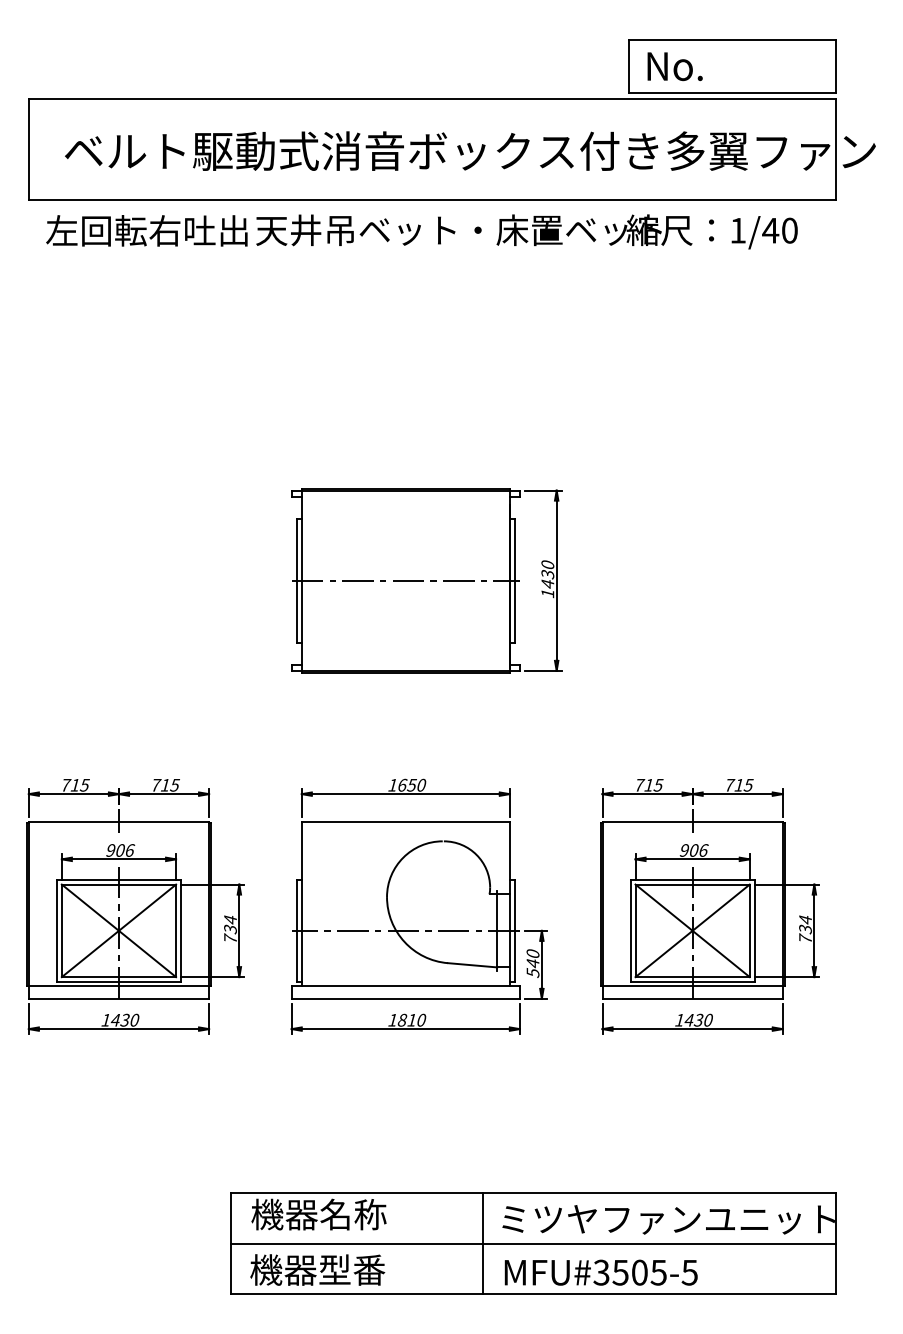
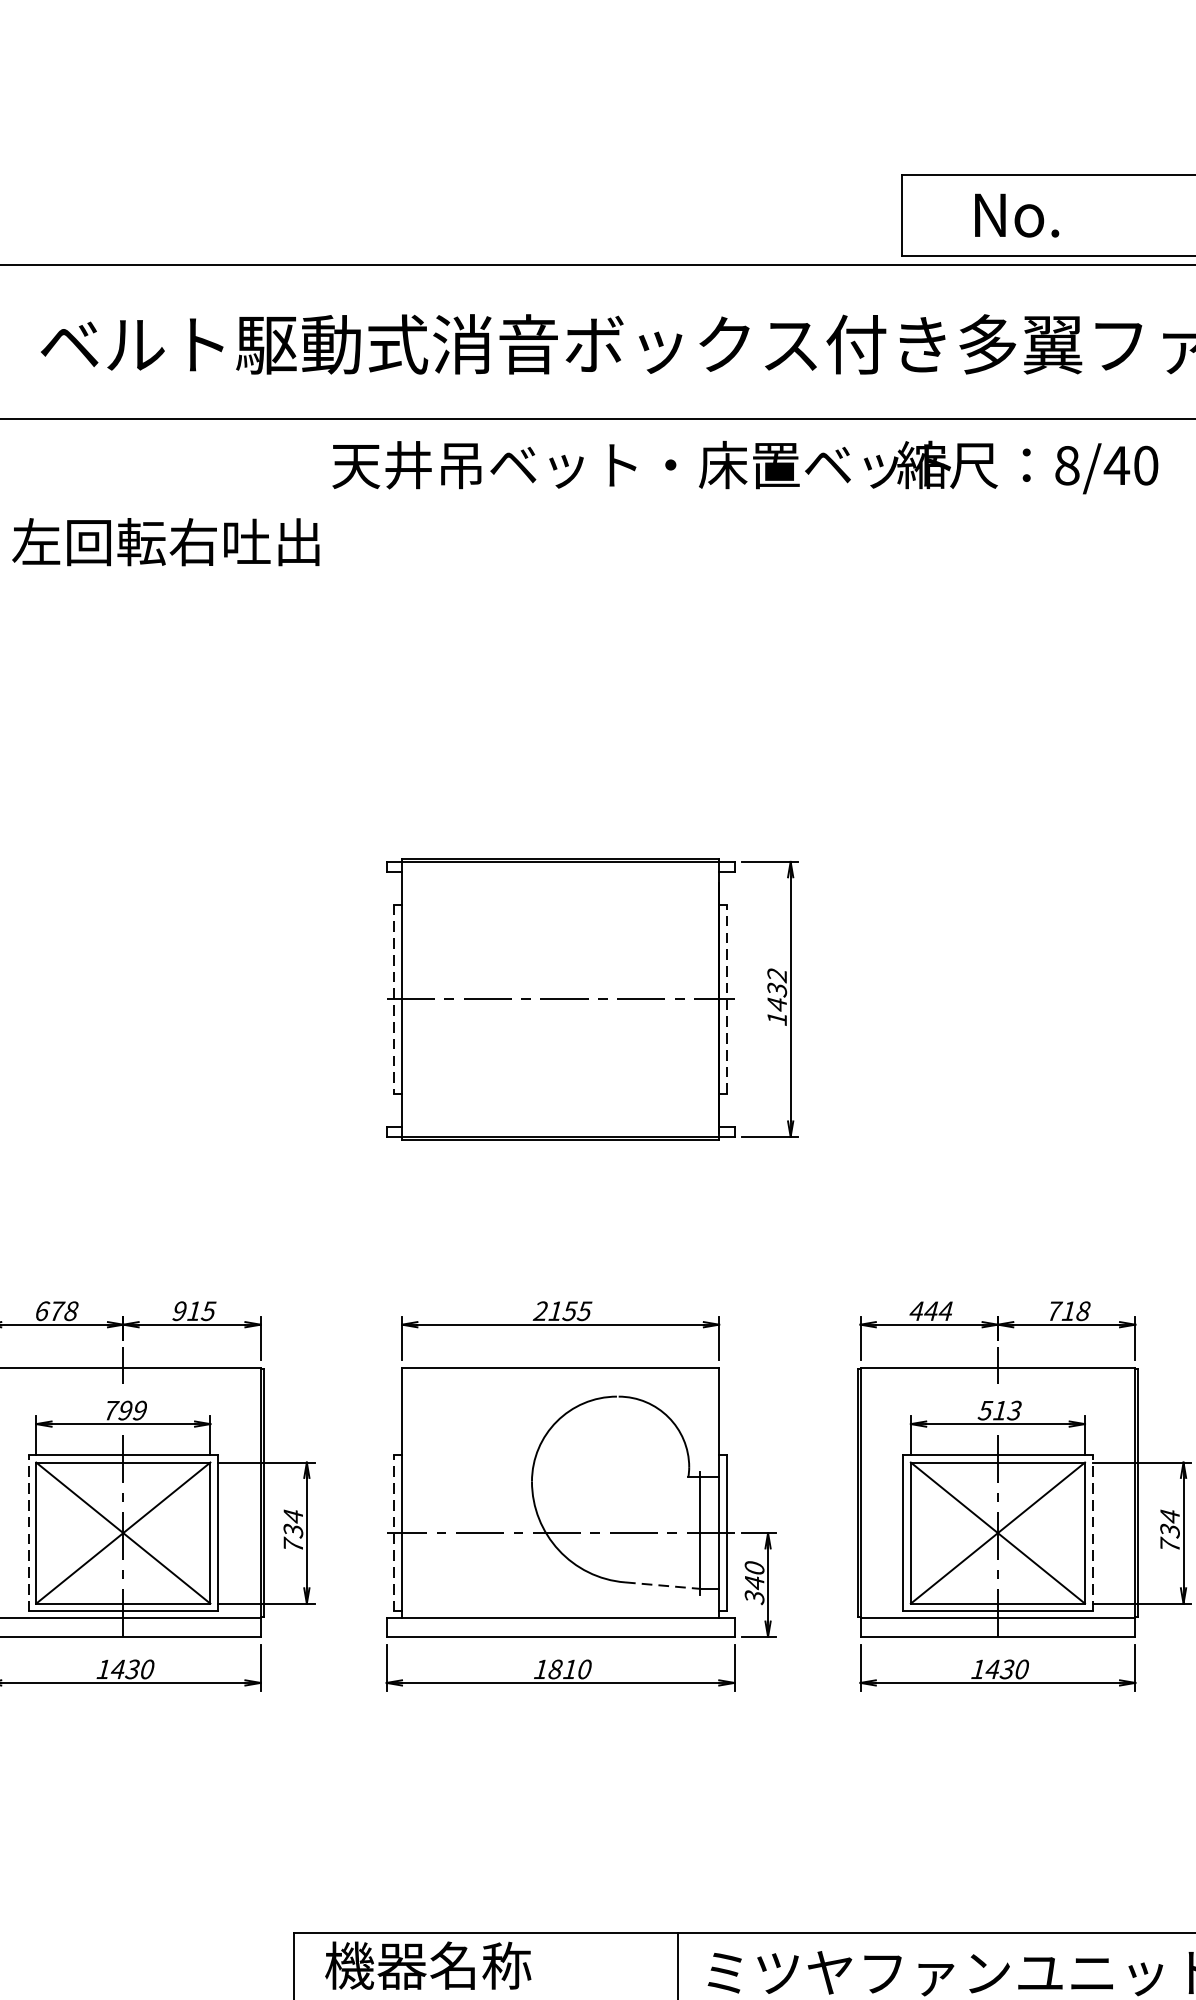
text: (674, 66) -> (1016, 215), moved
text: (146, 230) -> (165, 541), moved
text: (738, 230) -> (1067, 465), 1/40 -> 8/40
text: (547, 565) -> (776, 976), 1430 -> 1432
line: (514, 580) -> (726, 998), solid -> dashed
line: (296, 581) -> (393, 1000), solid -> dashed
text: (75, 784) -> (57, 1309), 715 -> 678
text: (156, 784) -> (180, 1309), 715 -> 915
text: (406, 784) -> (561, 1309), 1650 -> 2155
text: (748, 784) -> (1083, 1309), 715 -> 718
text: (648, 785) -> (930, 1311), 715 -> 444
text: (120, 850) -> (125, 1410), 906 -> 799
text: (693, 850) -> (999, 1410), 906 -> 513
line: (56, 930) -> (28, 1532), solid -> dashed
line: (296, 930) -> (393, 1532), solid -> dashed
line: (754, 930) -> (1092, 1532), solid -> dashed
line: (472, 965) -> (662, 1585), solid -> dashed
text: (532, 971) -> (753, 1595), 540 -> 340

